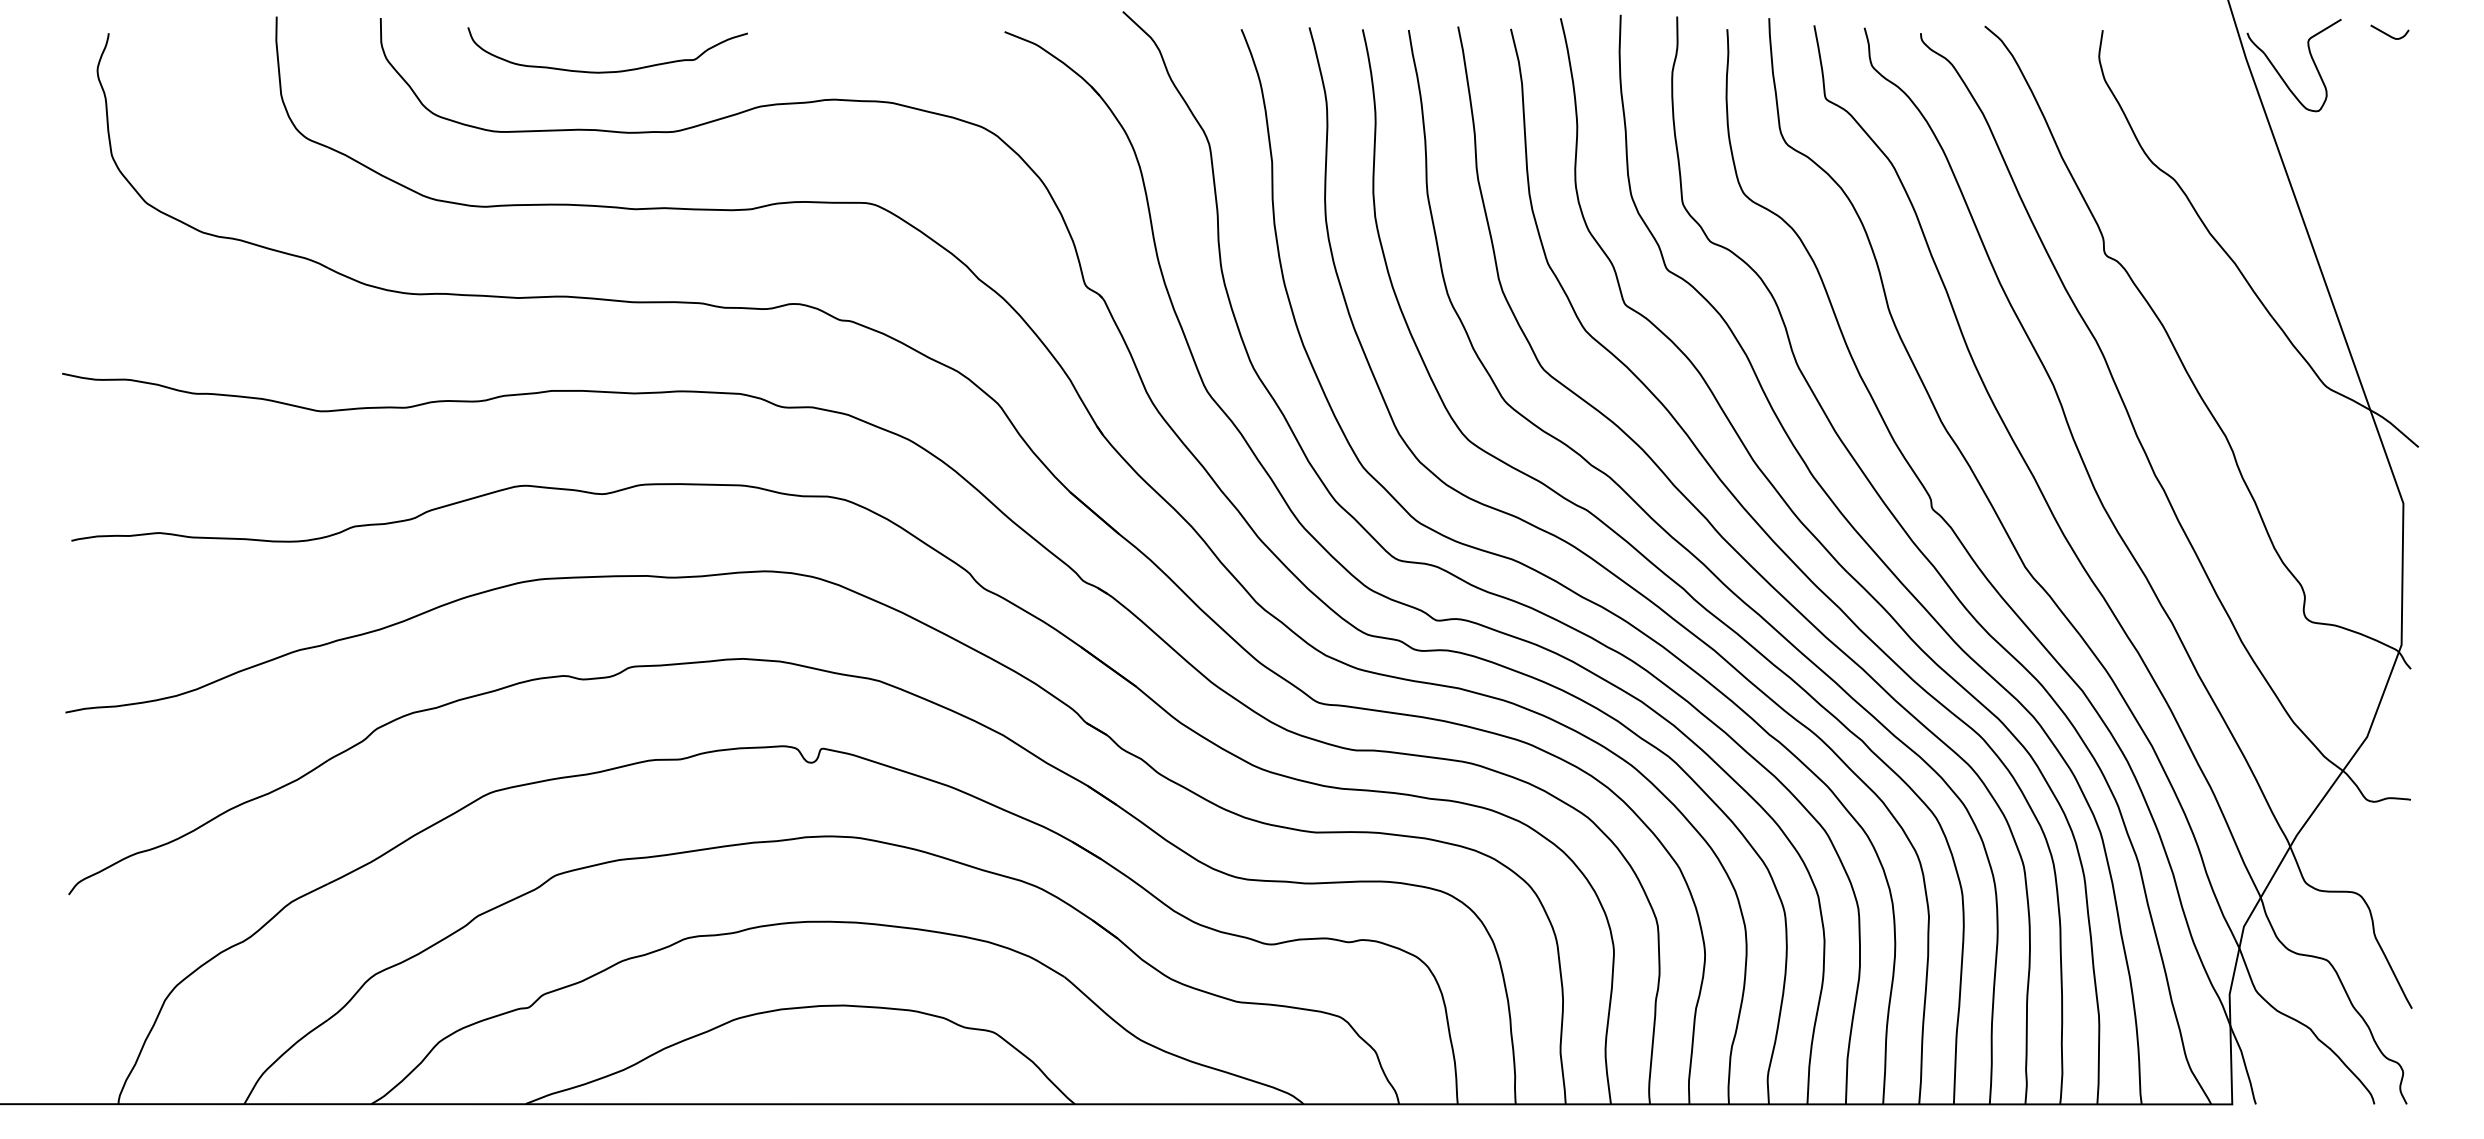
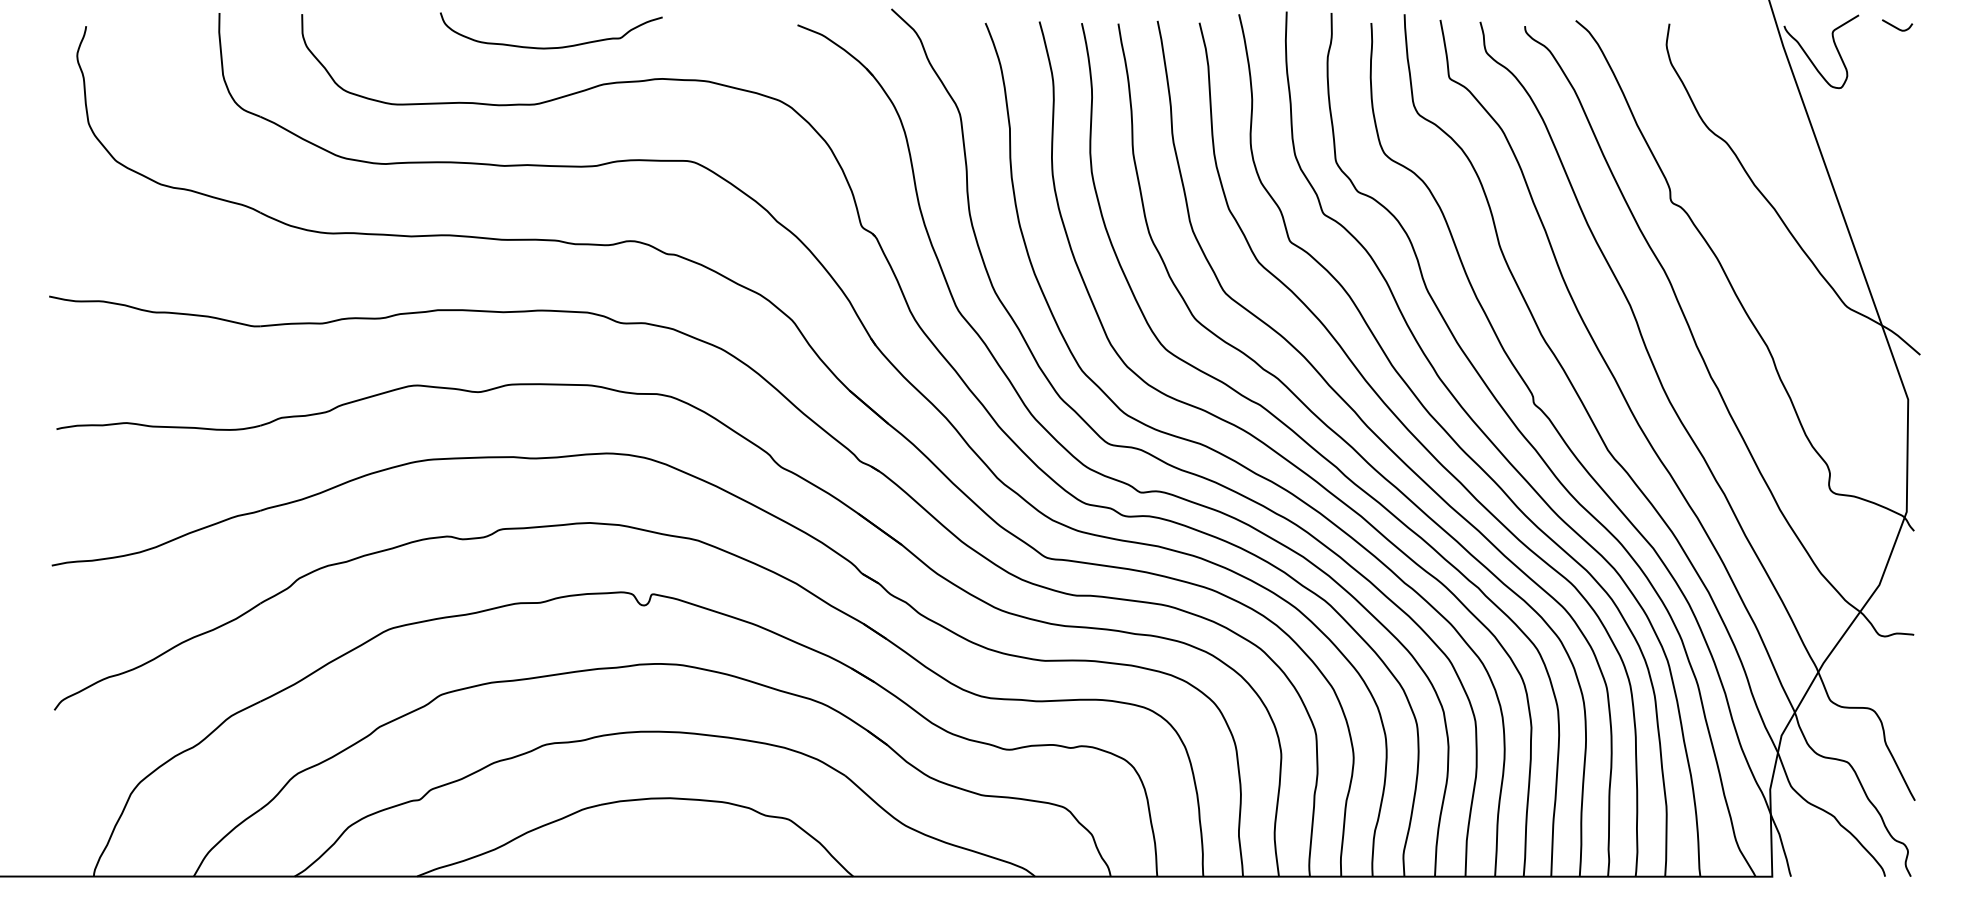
curve: (607, 71) -> (551, 47), moved

